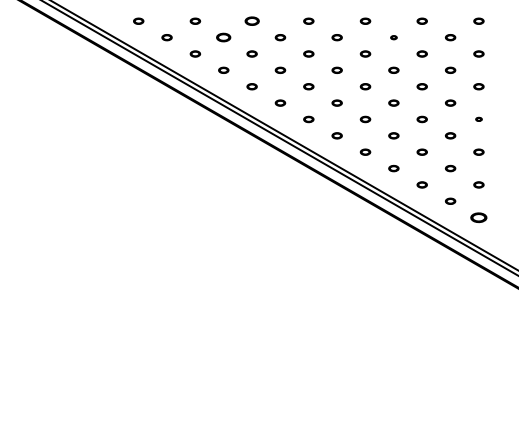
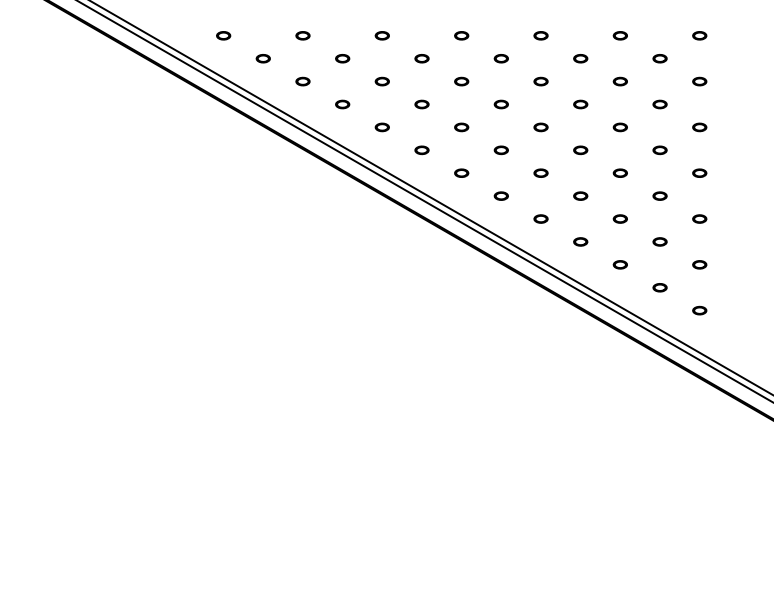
part: (251, 21) -> (381, 35), size x0.71
part: (223, 37) -> (342, 58), size x0.71
part: (393, 37) -> (580, 58), size x1.67
part: (478, 118) -> (699, 172), size x1.67
part: (478, 217) -> (699, 310), size x0.62

